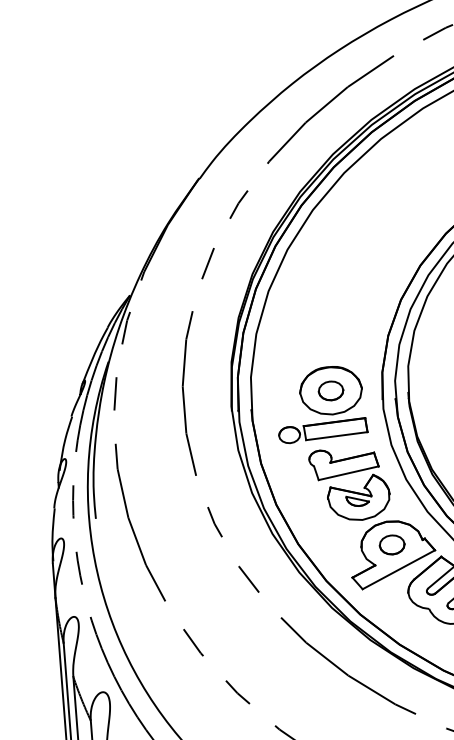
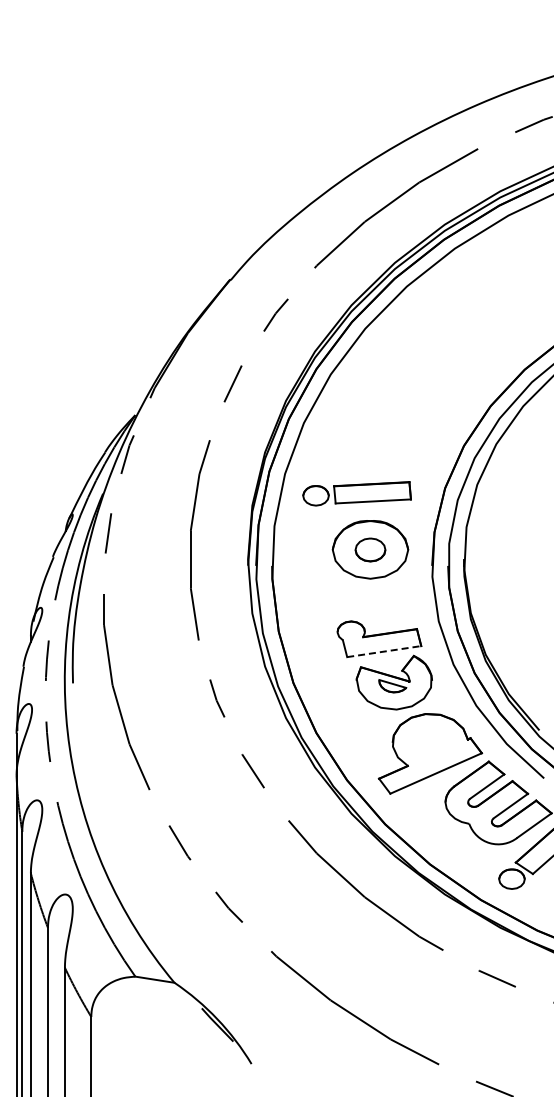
part: (322, 430) -> (356, 493), moved
line: (348, 473) -> (384, 651), solid -> dashed
part: (392, 544) -> (430, 742), removed

